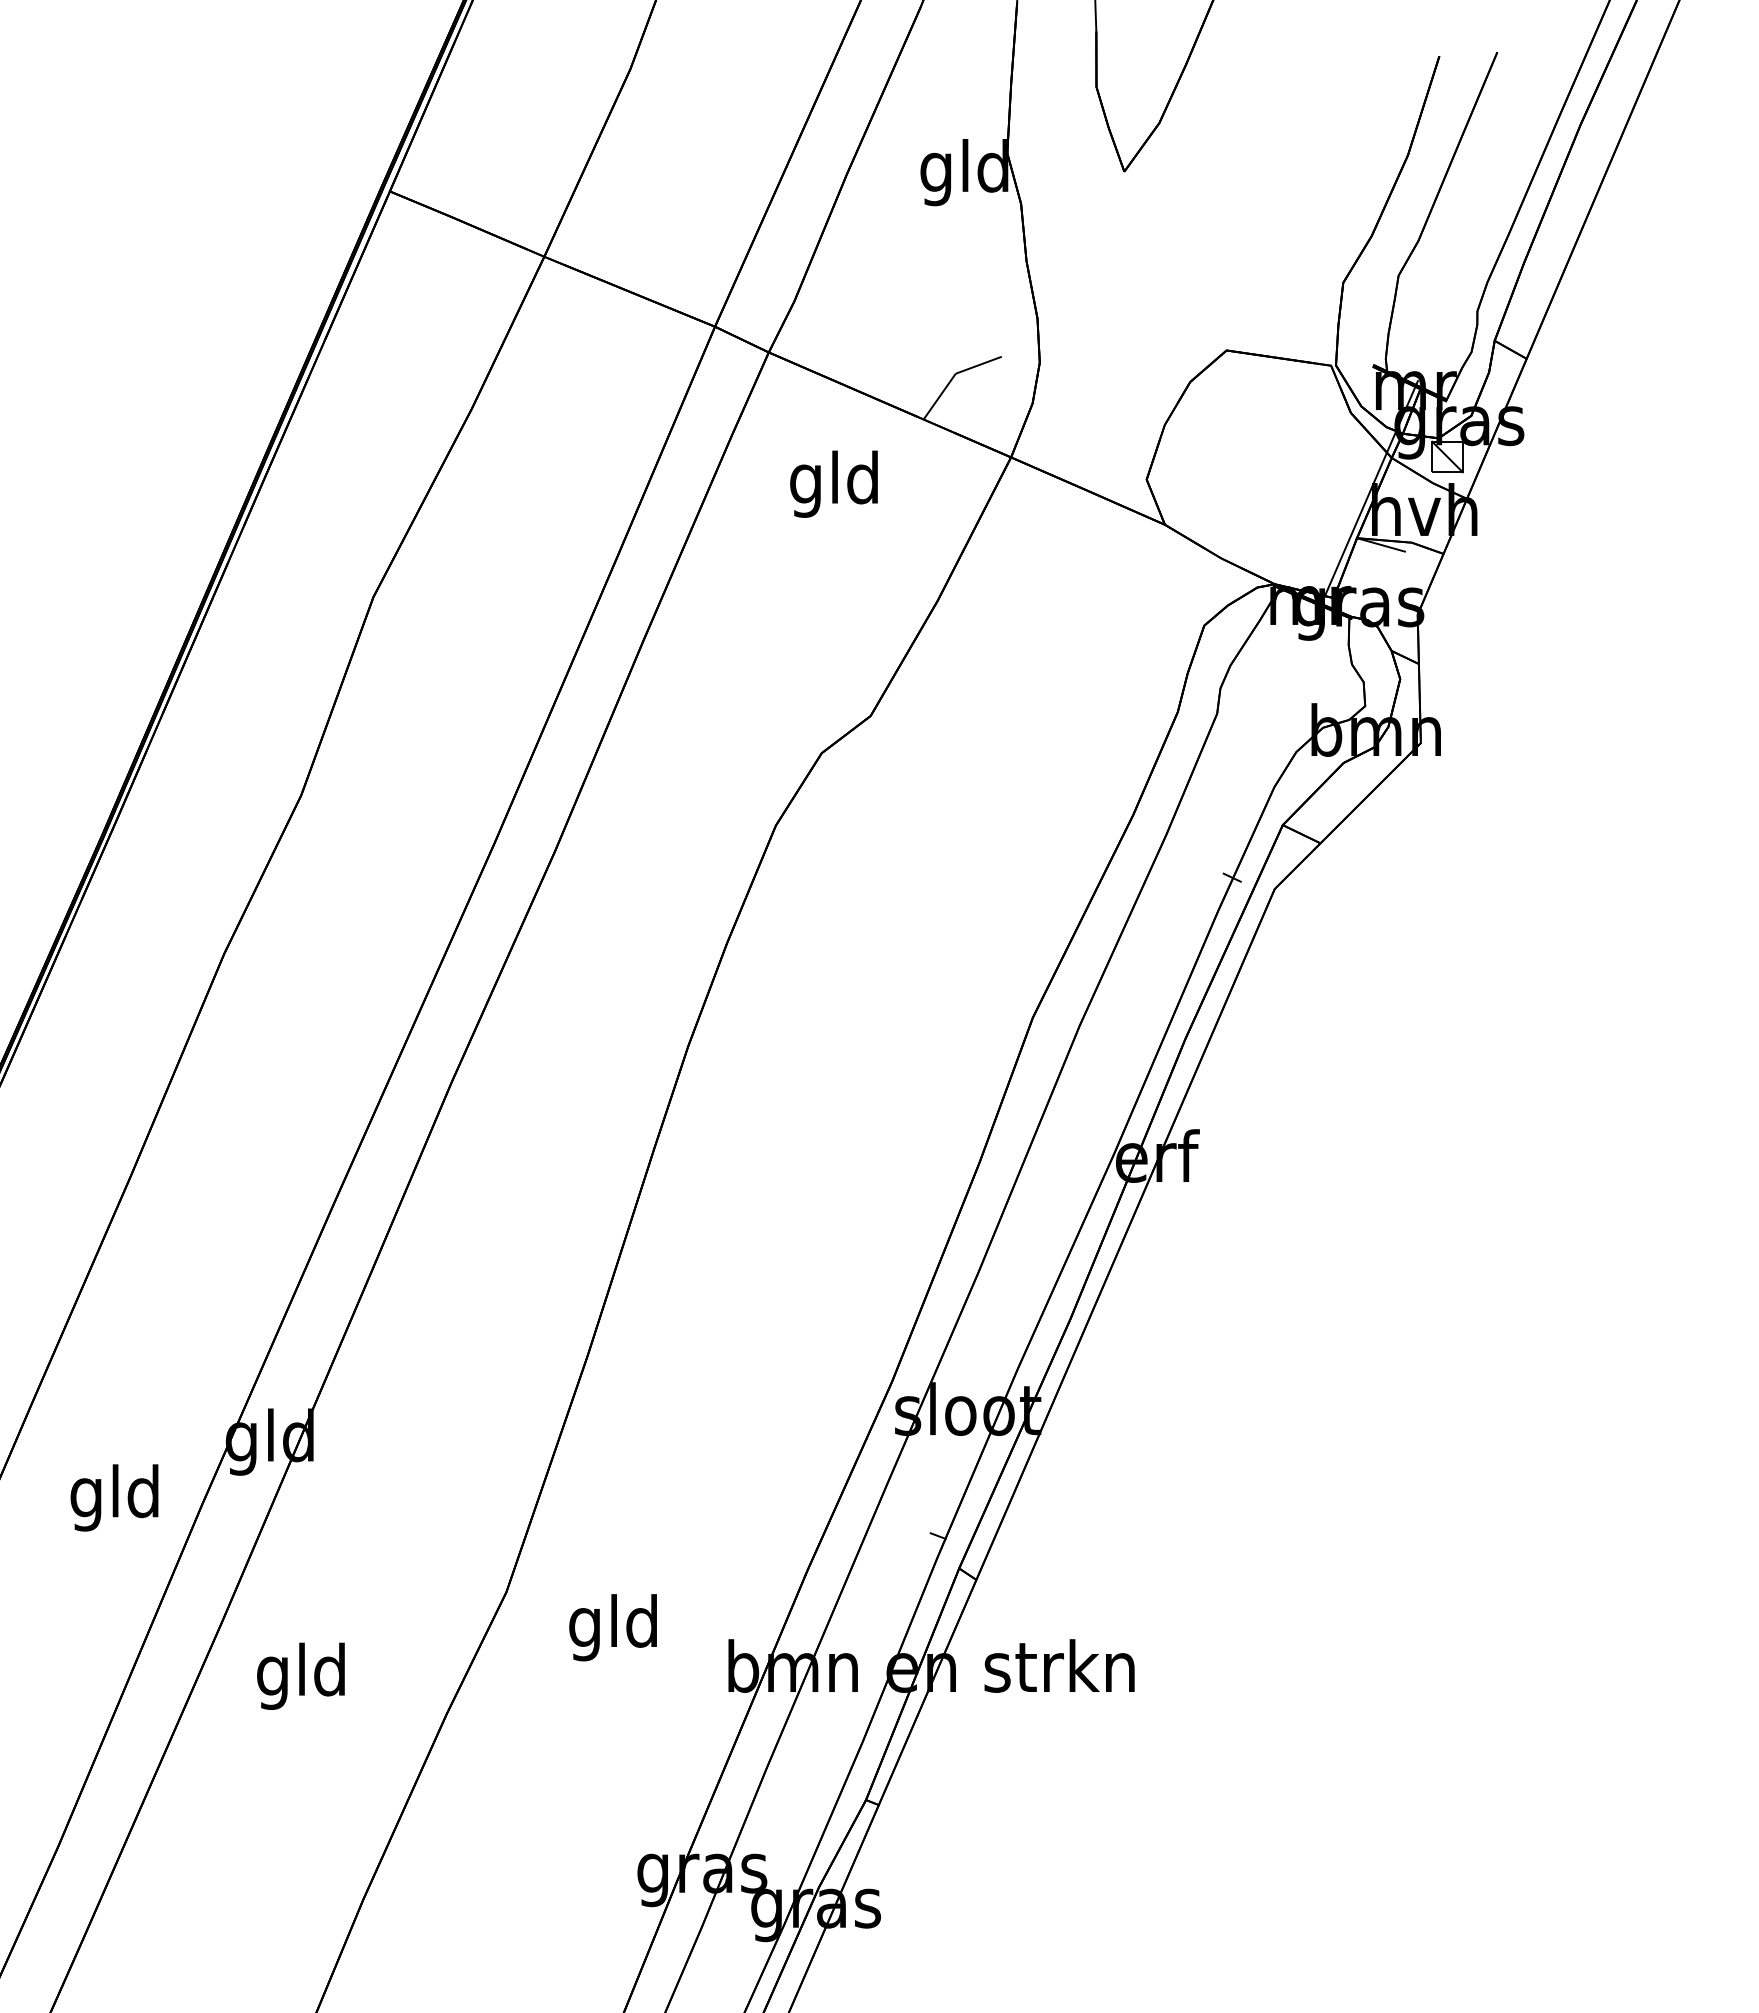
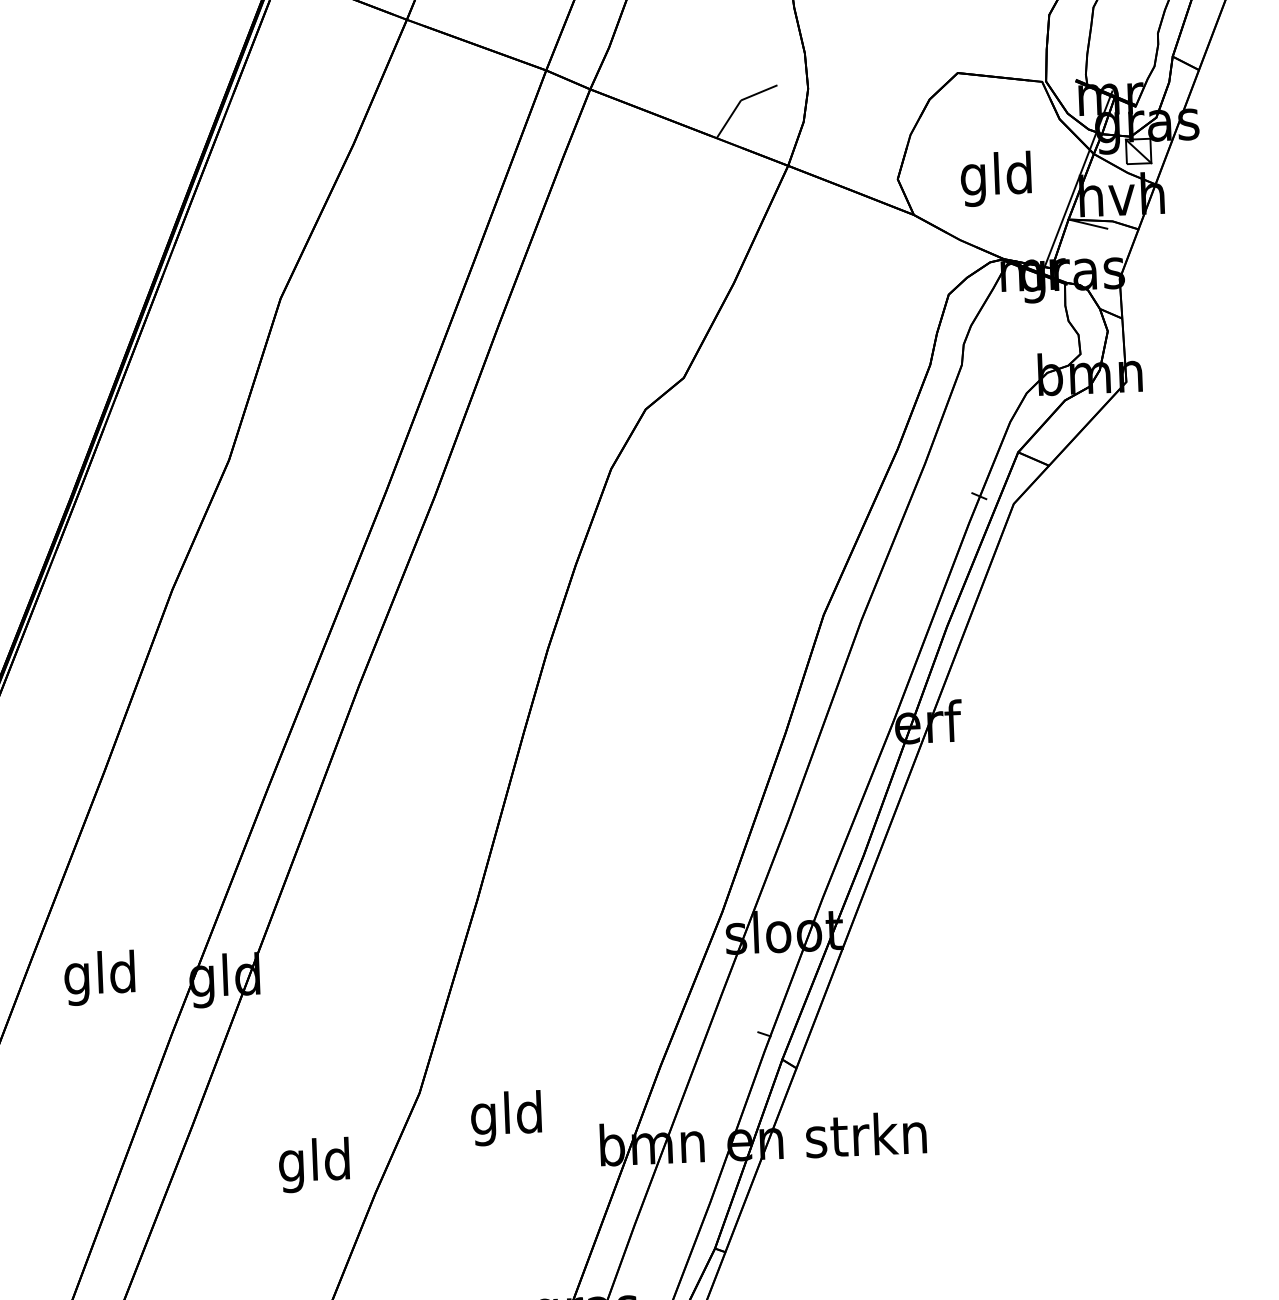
text: (833, 483) -> (995, 178), moved
text: (114, 1497) -> (99, 977), moved
text: (300, 1675) -> (313, 1164), moved

